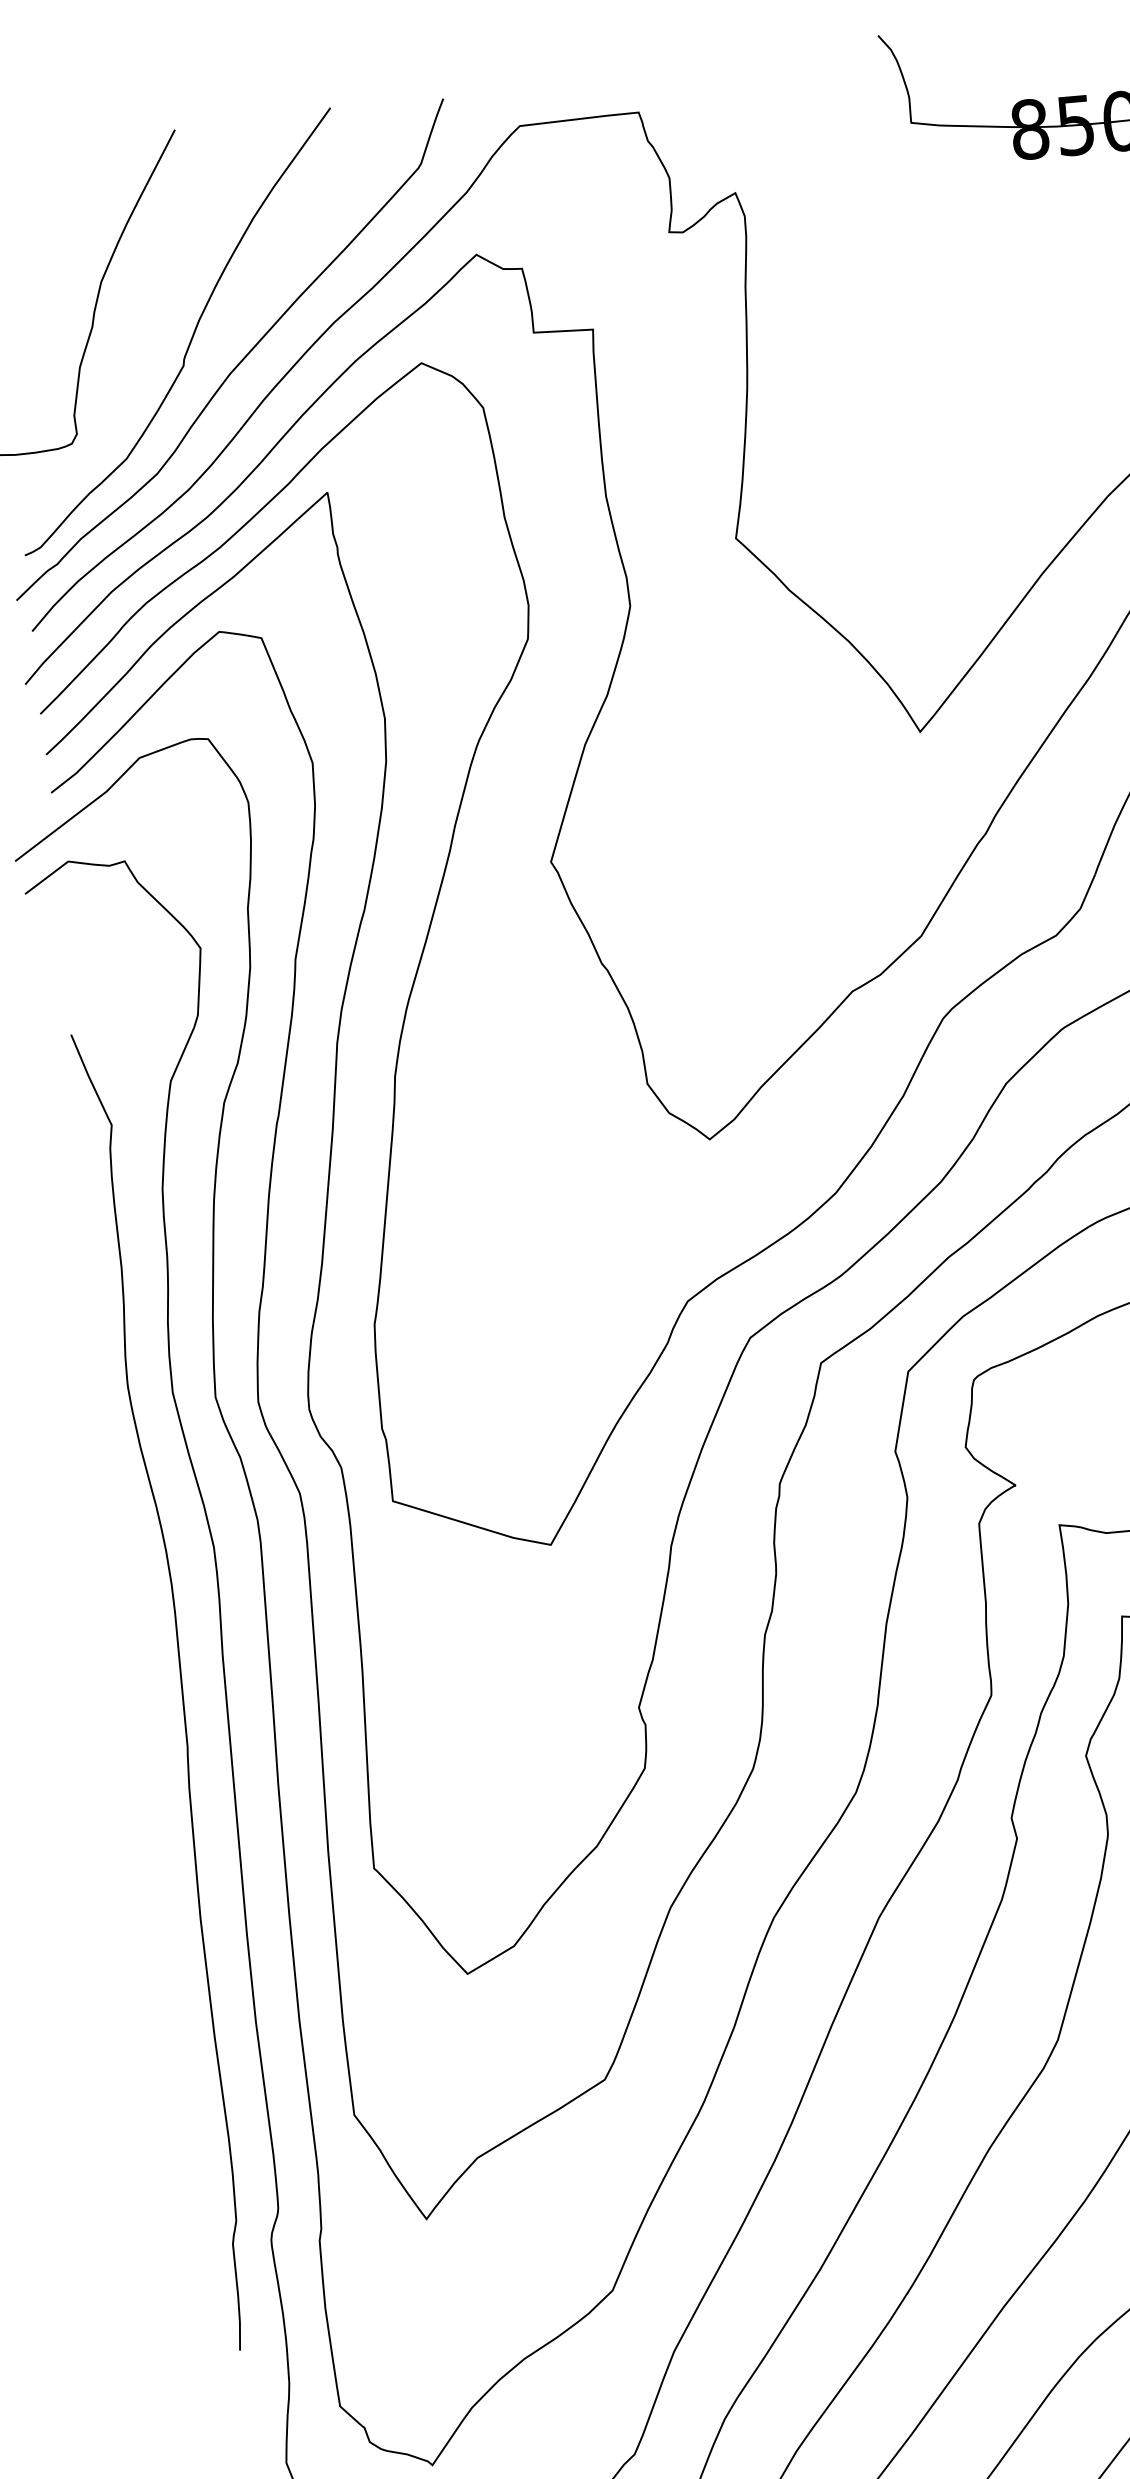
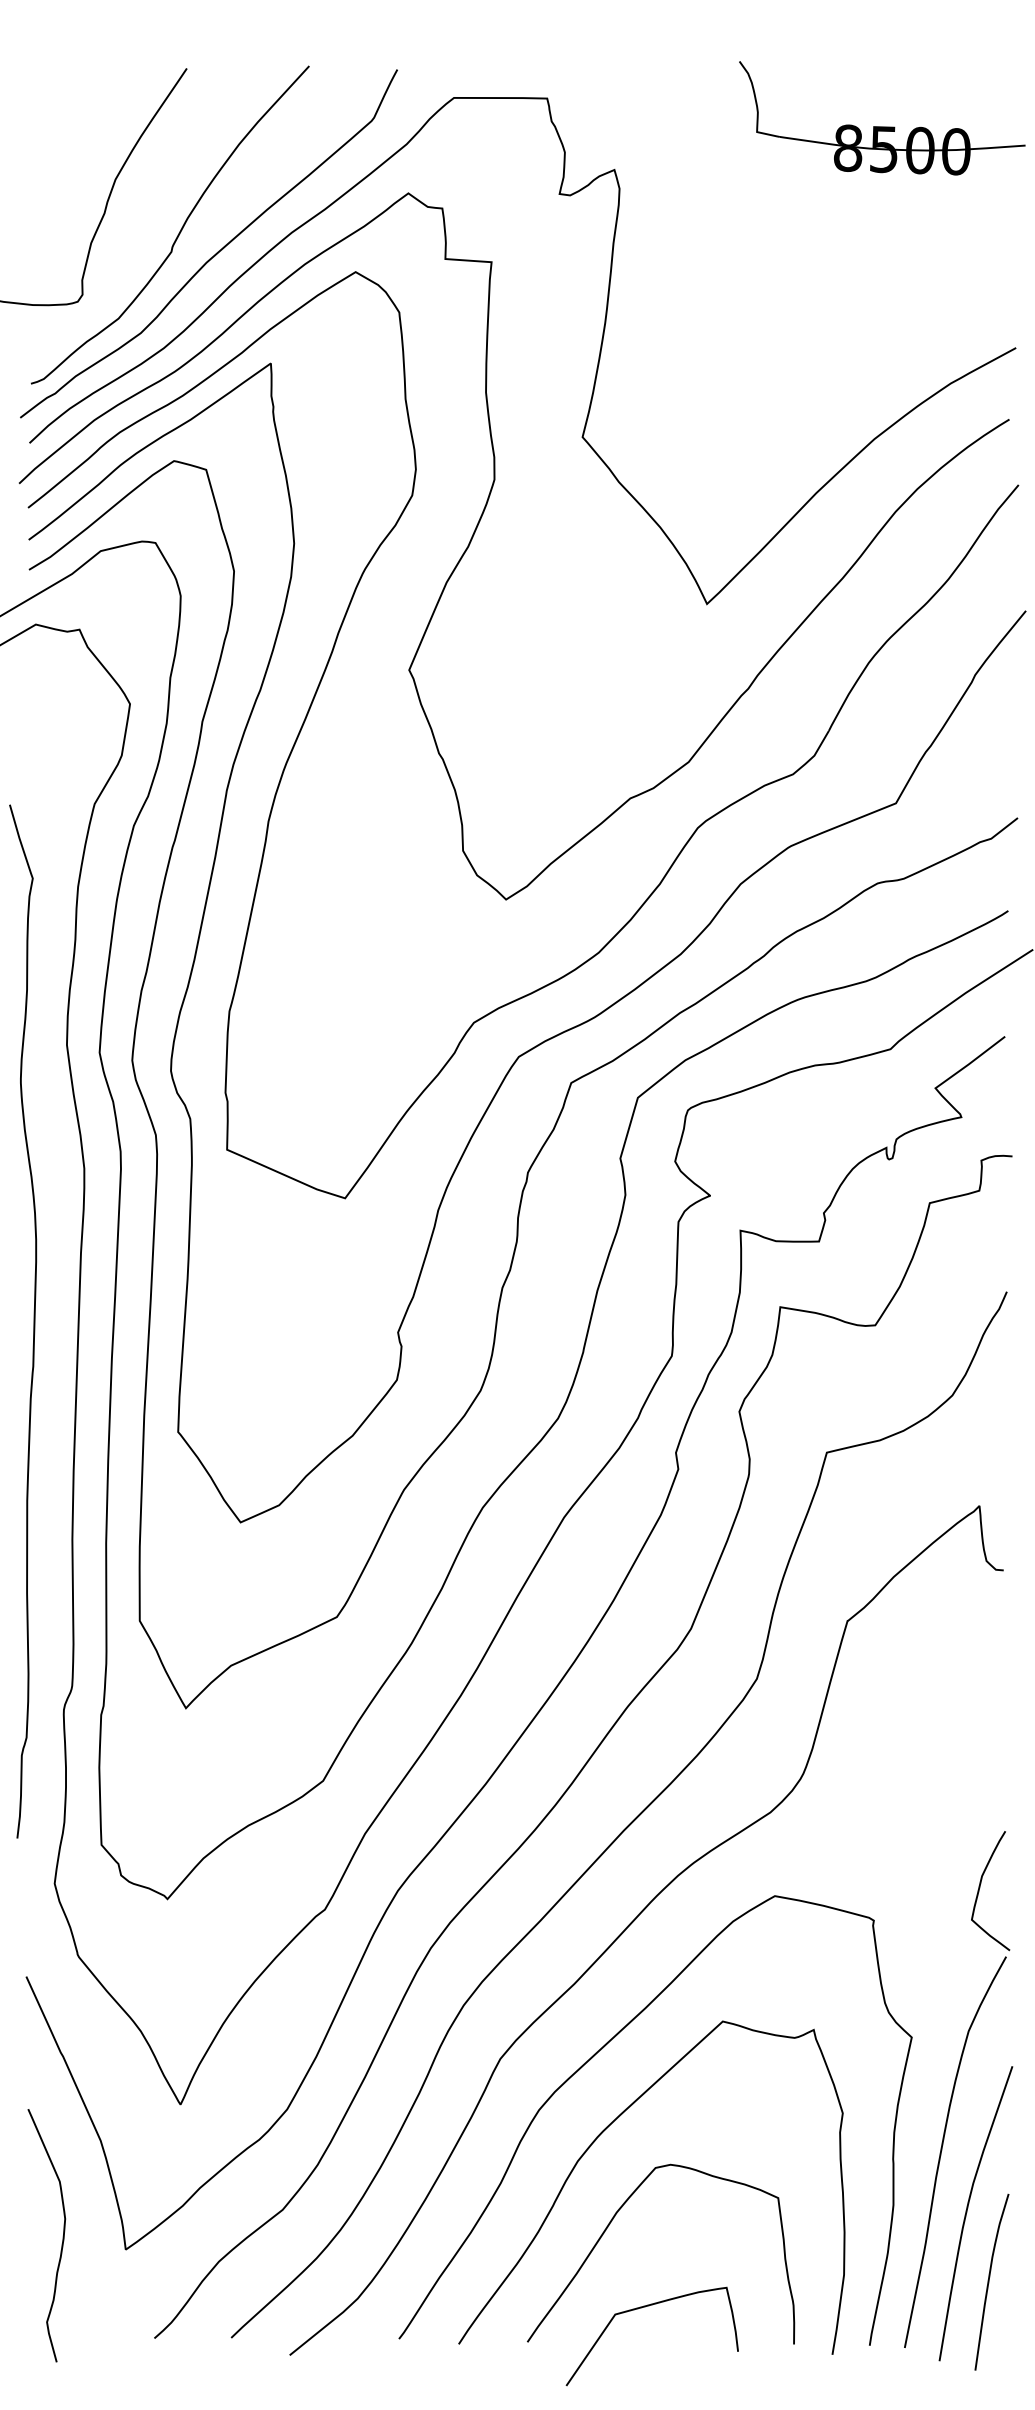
curve: (180, 1689) -> (33, 1321), moved

